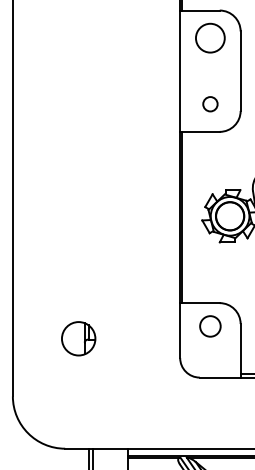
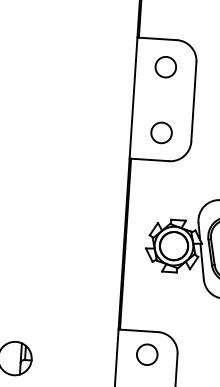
circle: (210, 38) -> (165, 67), size x0.71
circle: (210, 104) -> (161, 133), size x1.43

